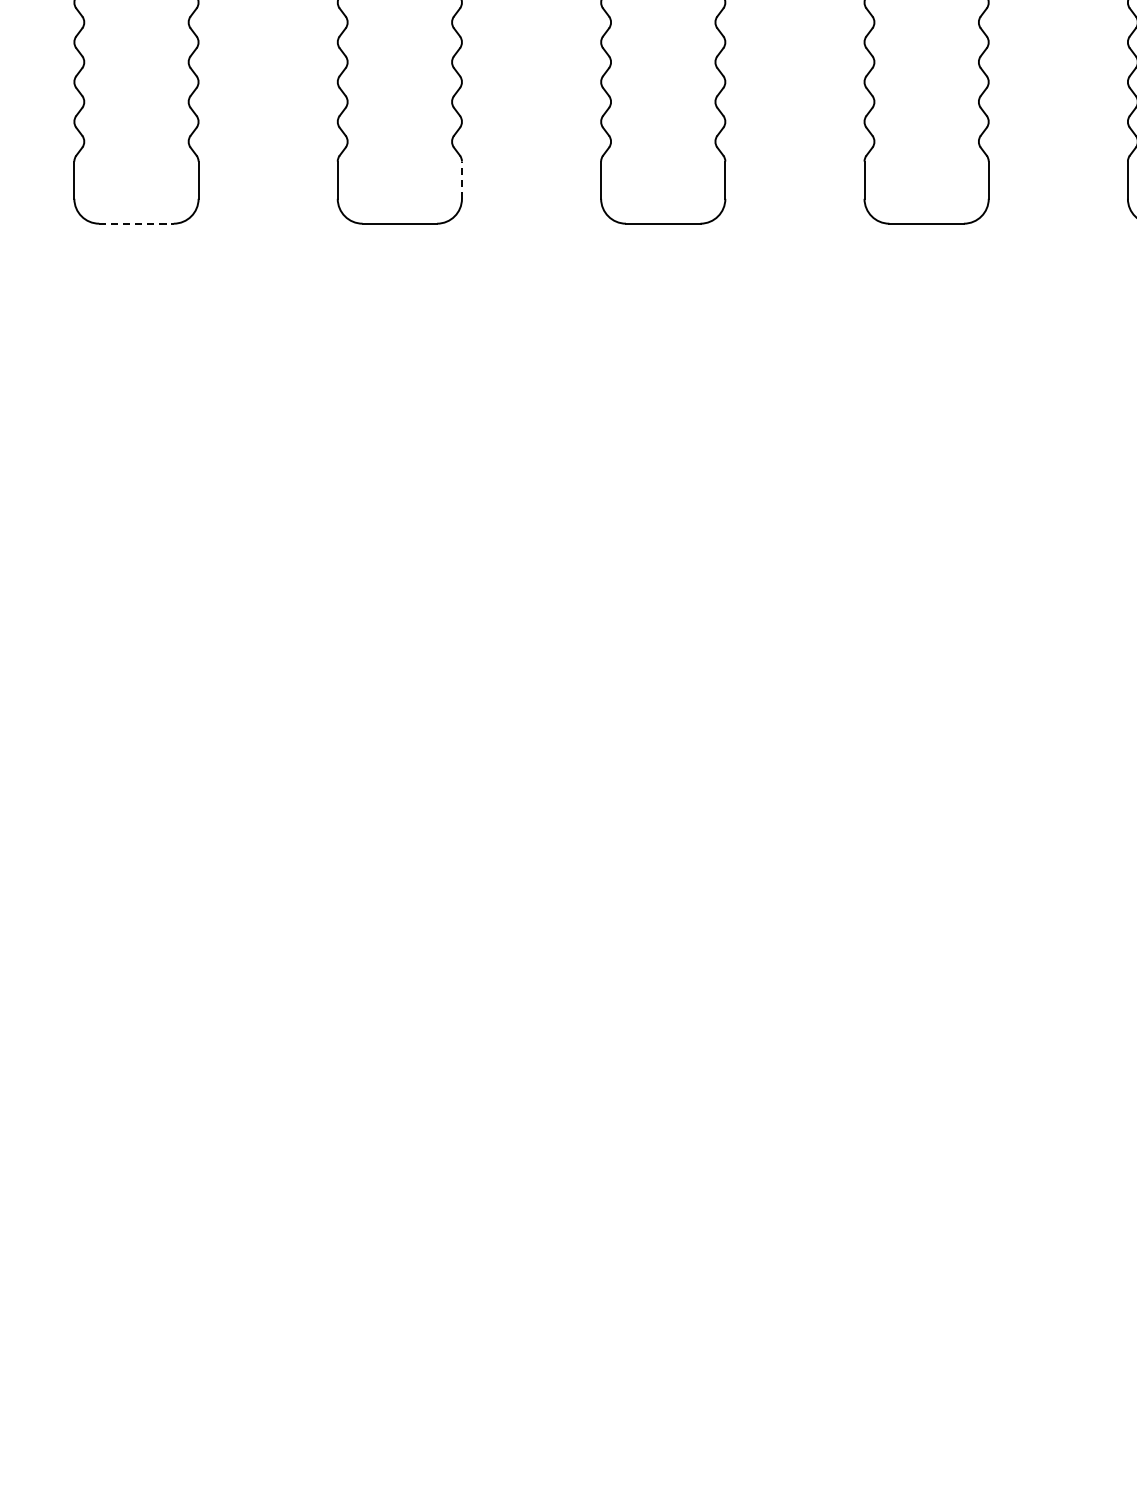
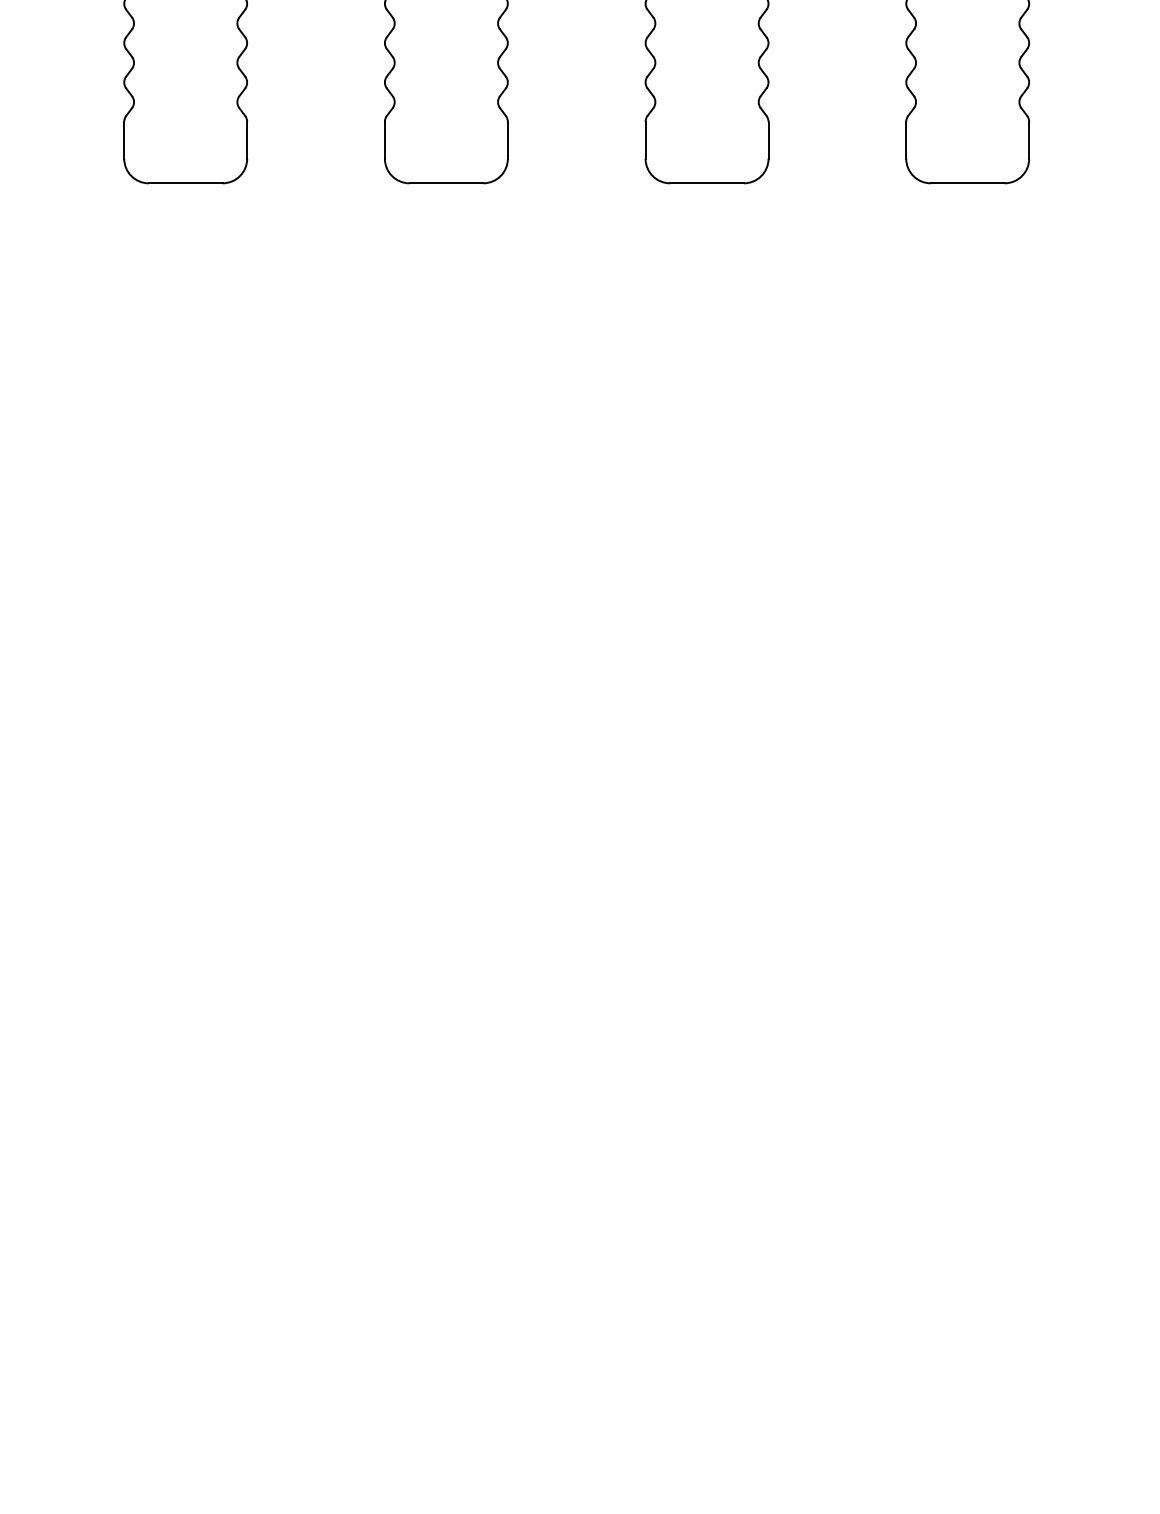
line: (461, 179) -> (507, 139), dashed -> solid
line: (136, 223) -> (185, 183), dashed -> solid

